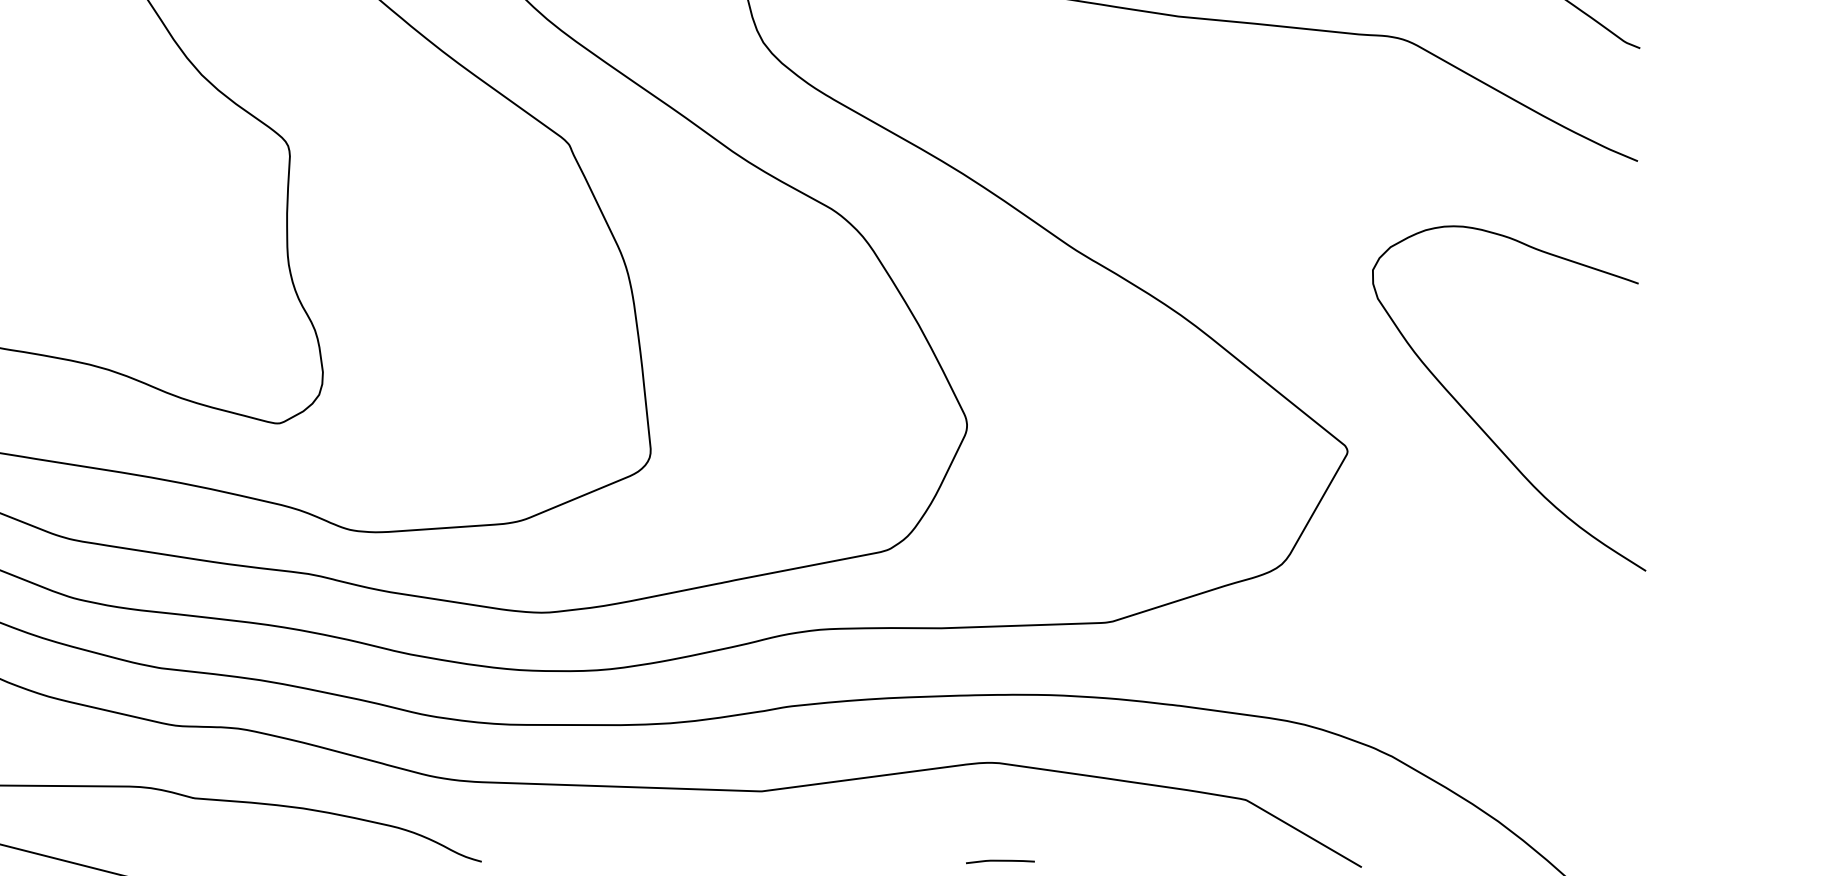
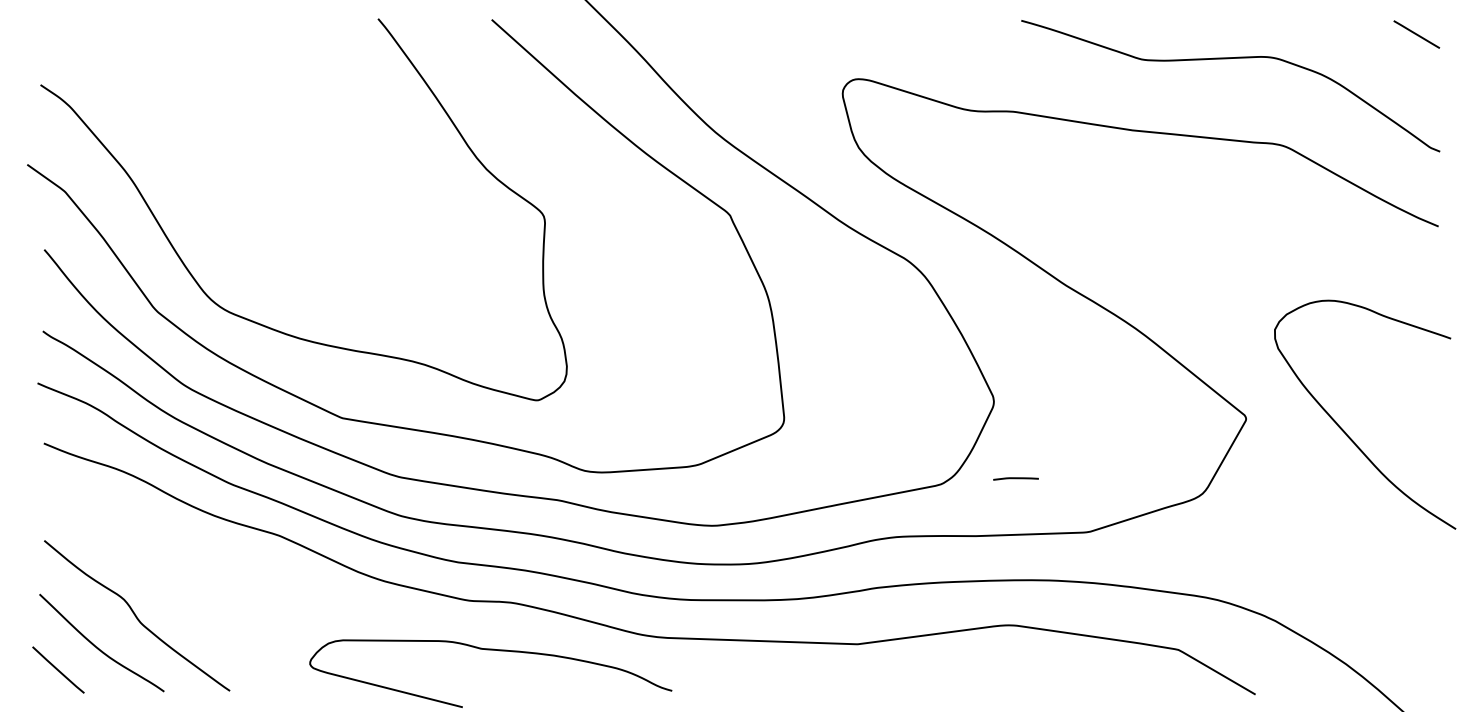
curve: (1479, 423) -> (1345, 431), moved
line: (999, 861) -> (1015, 478), moved

